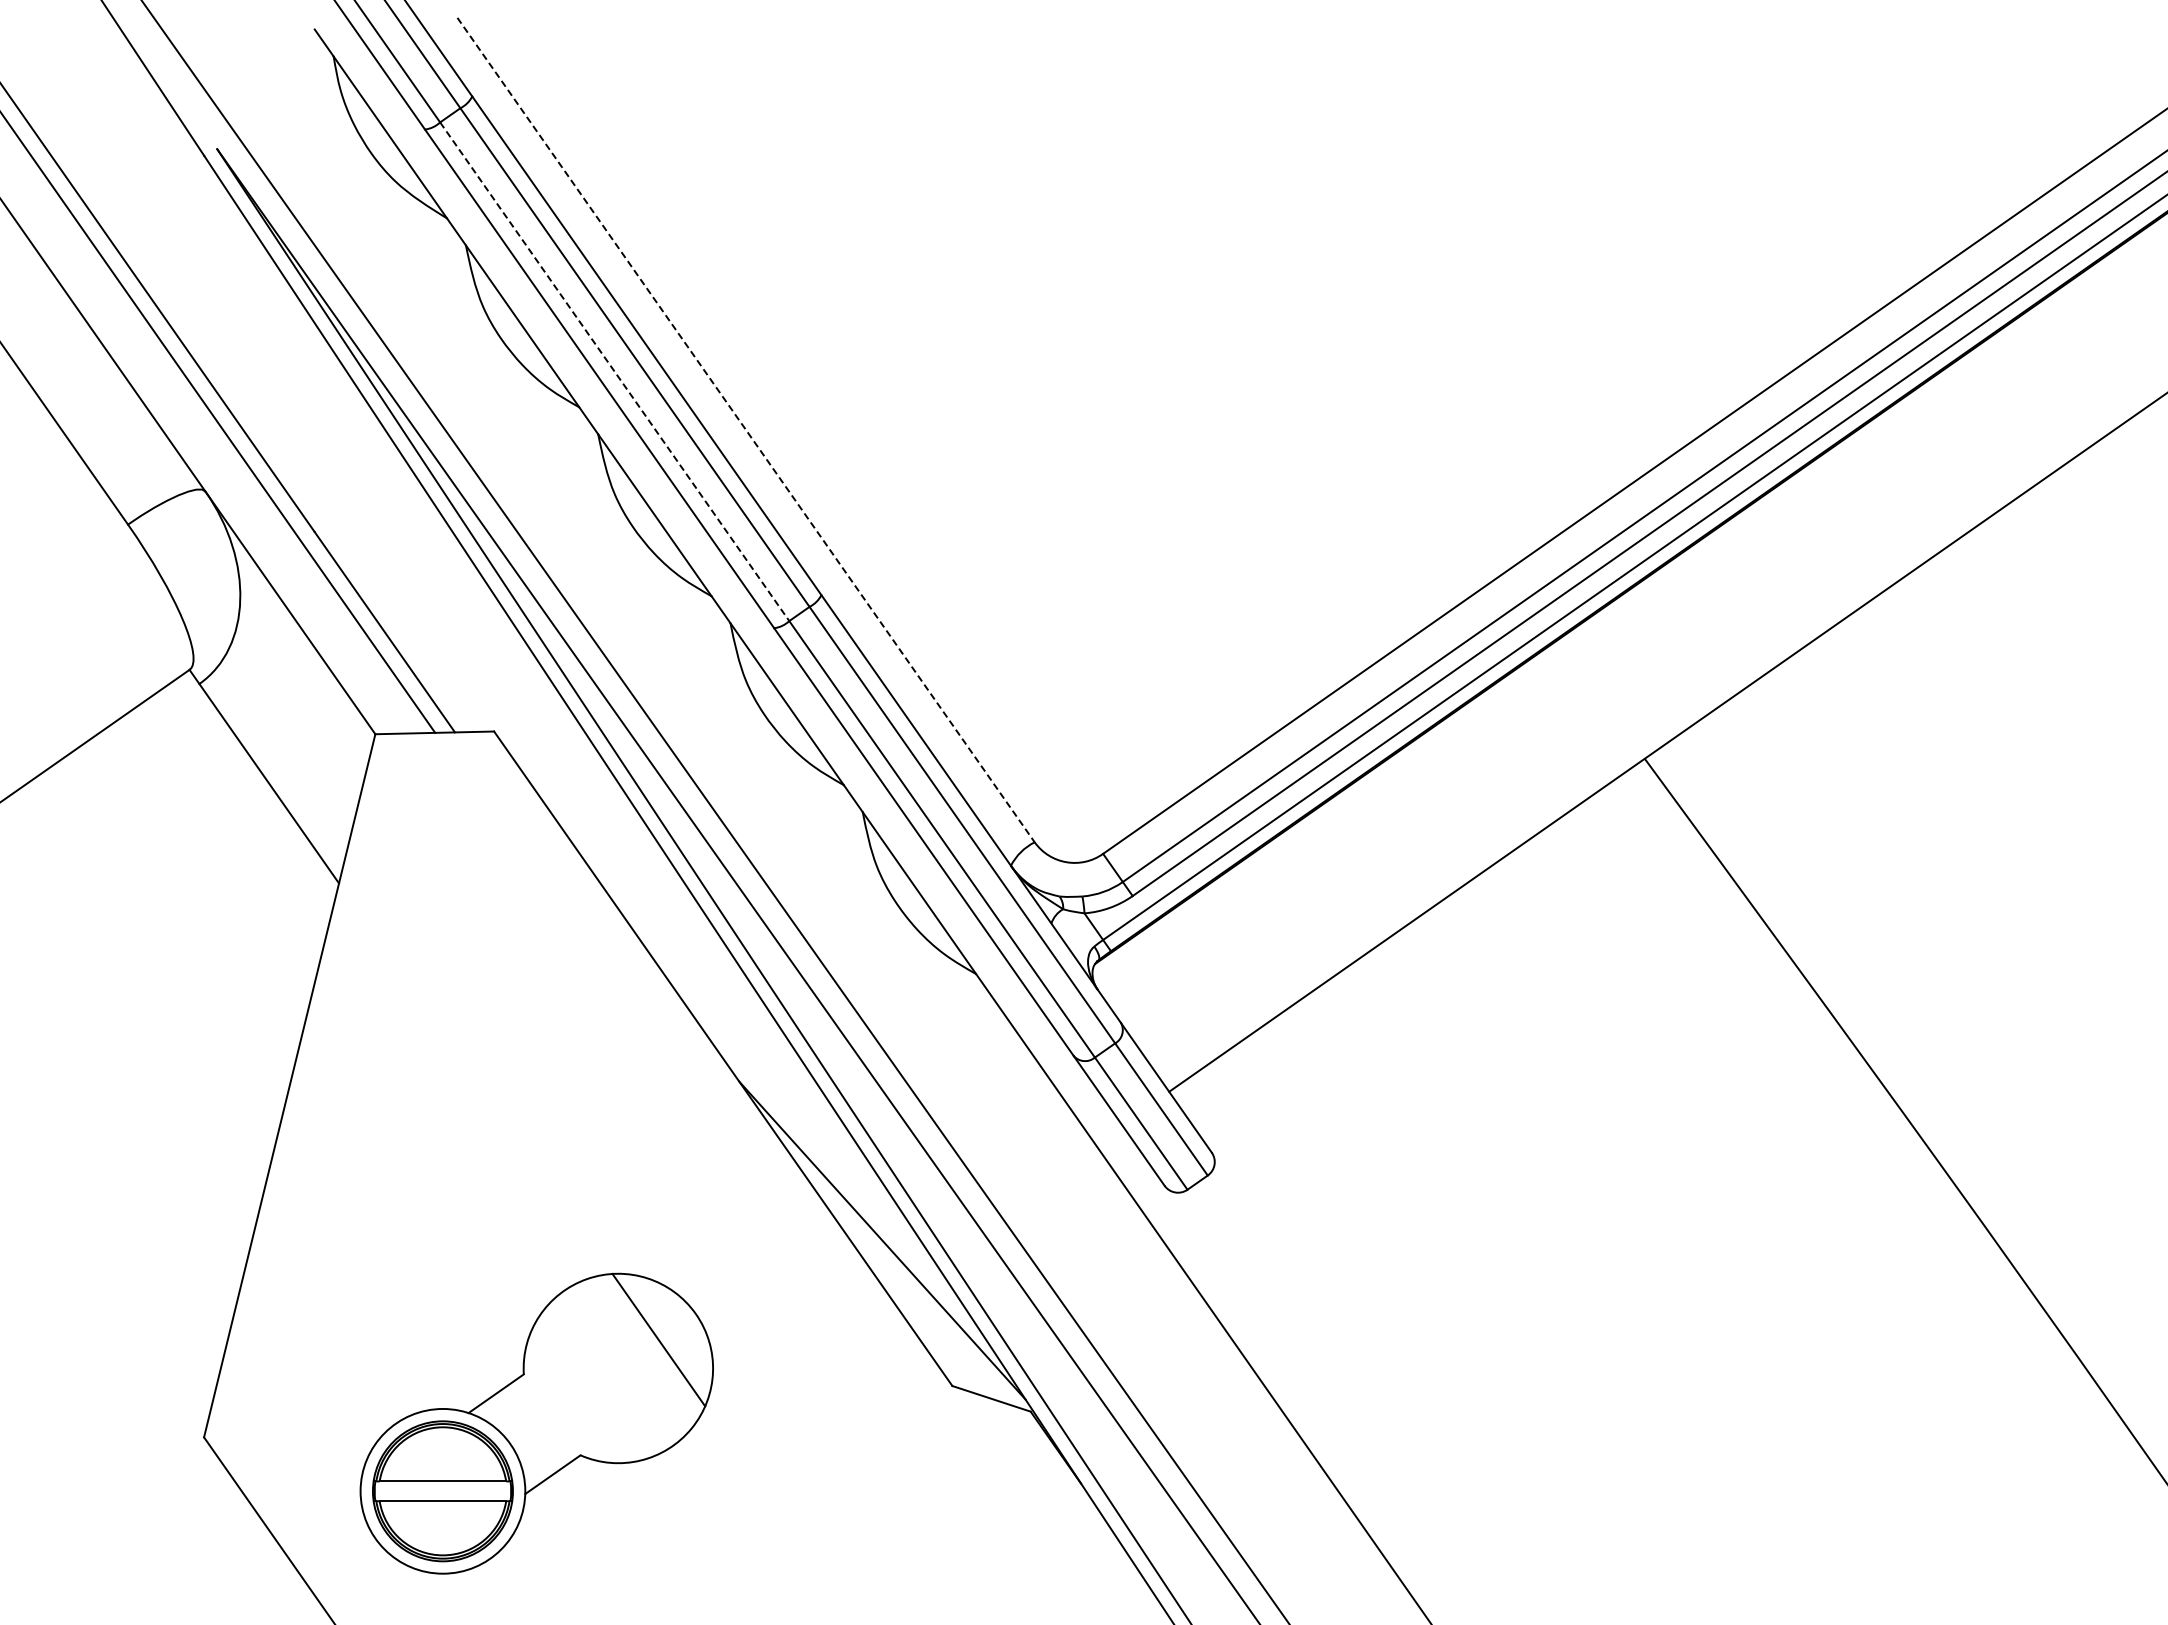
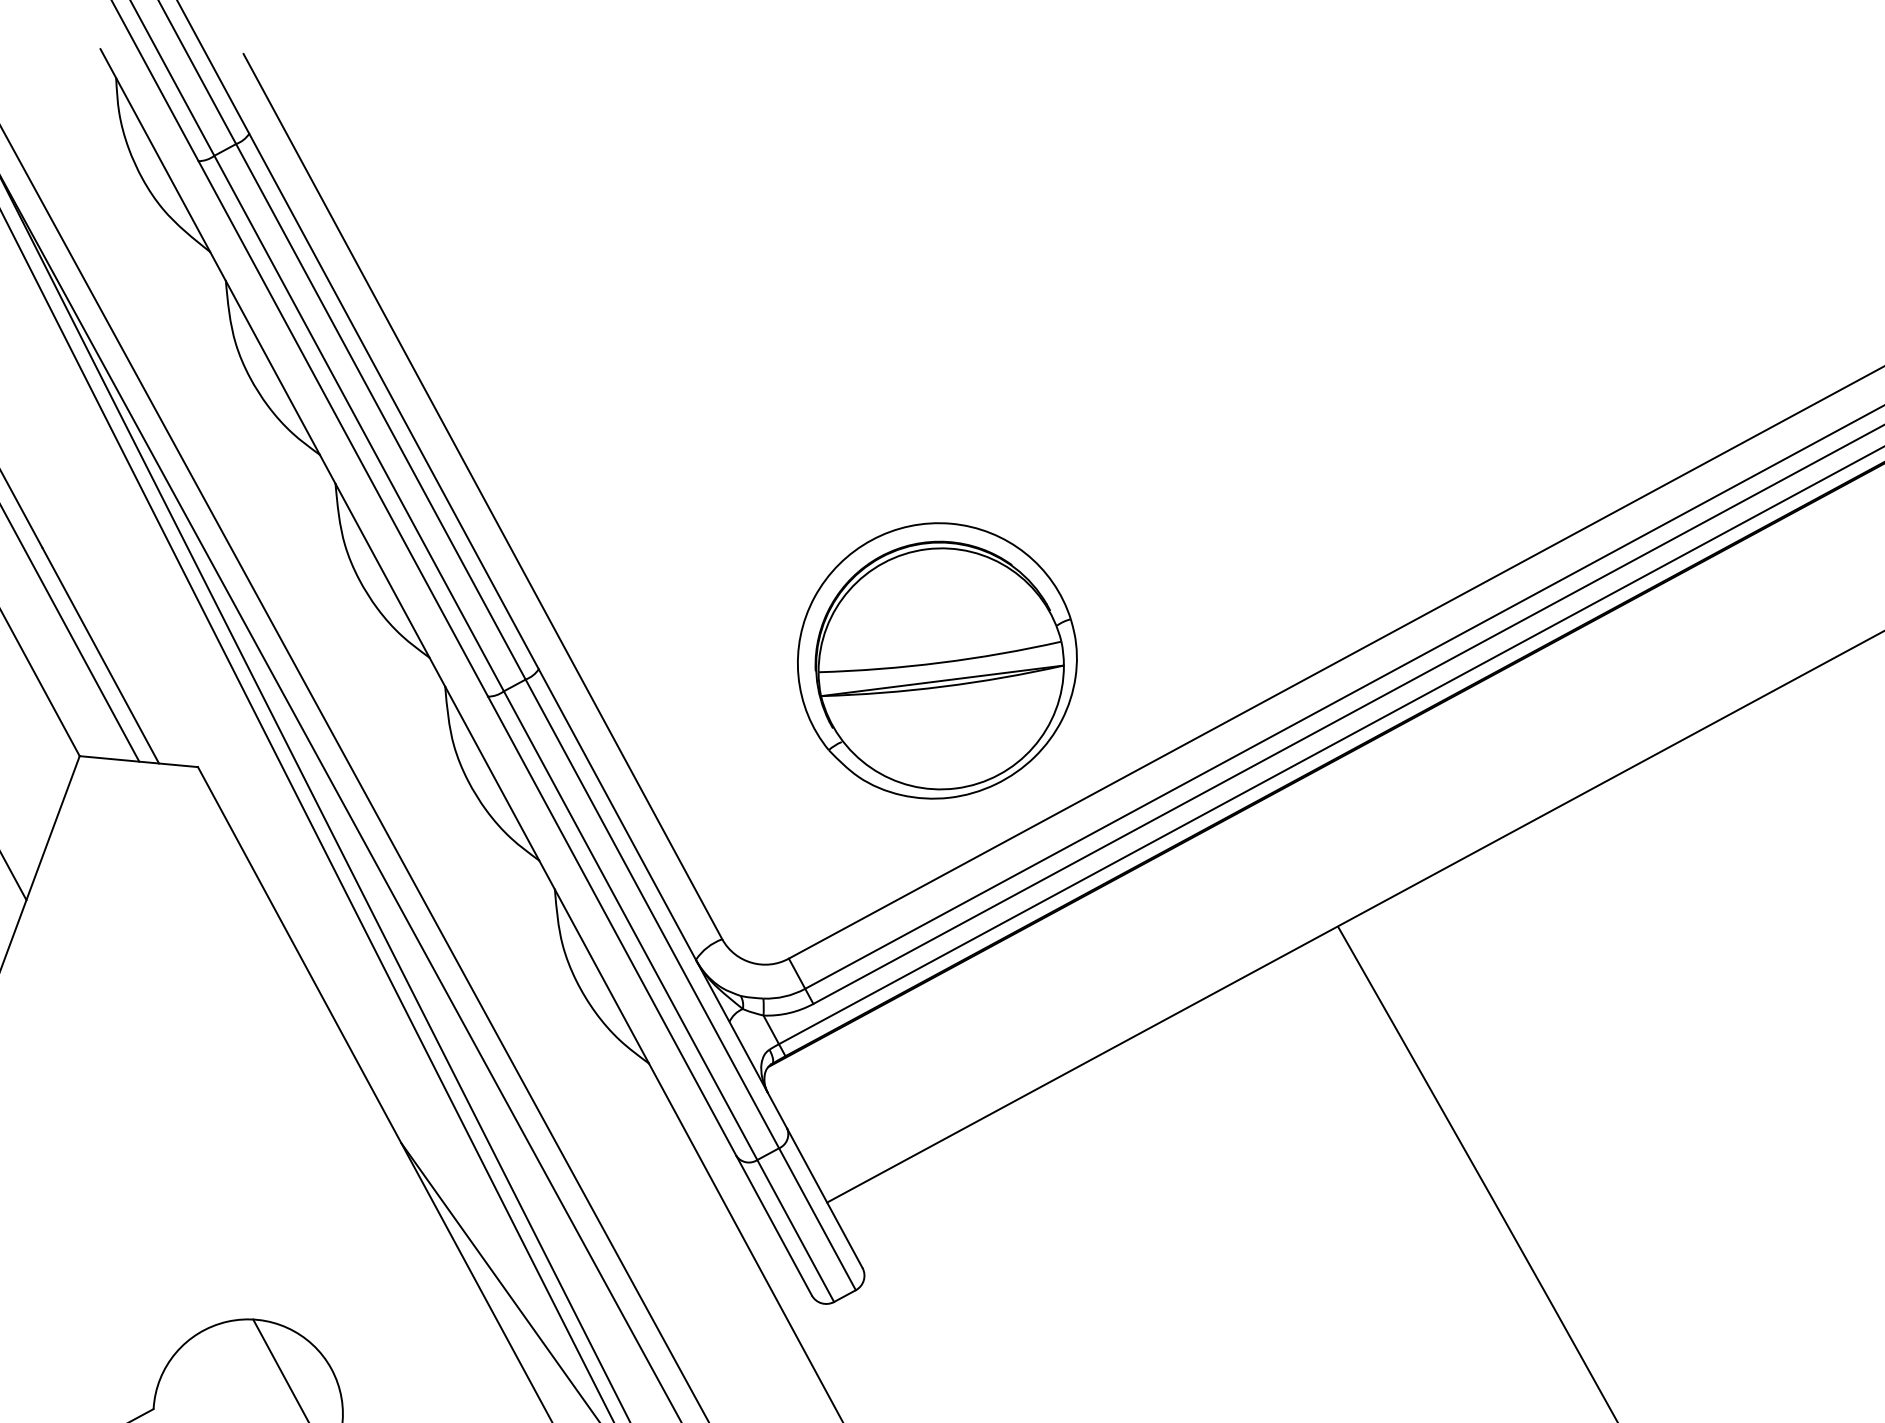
line: (615, 372) -> (359, 424), dashed -> solid
line: (746, 430) -> (483, 497), dashed -> solid
part: (1216, 541) -> (937, 661), added

